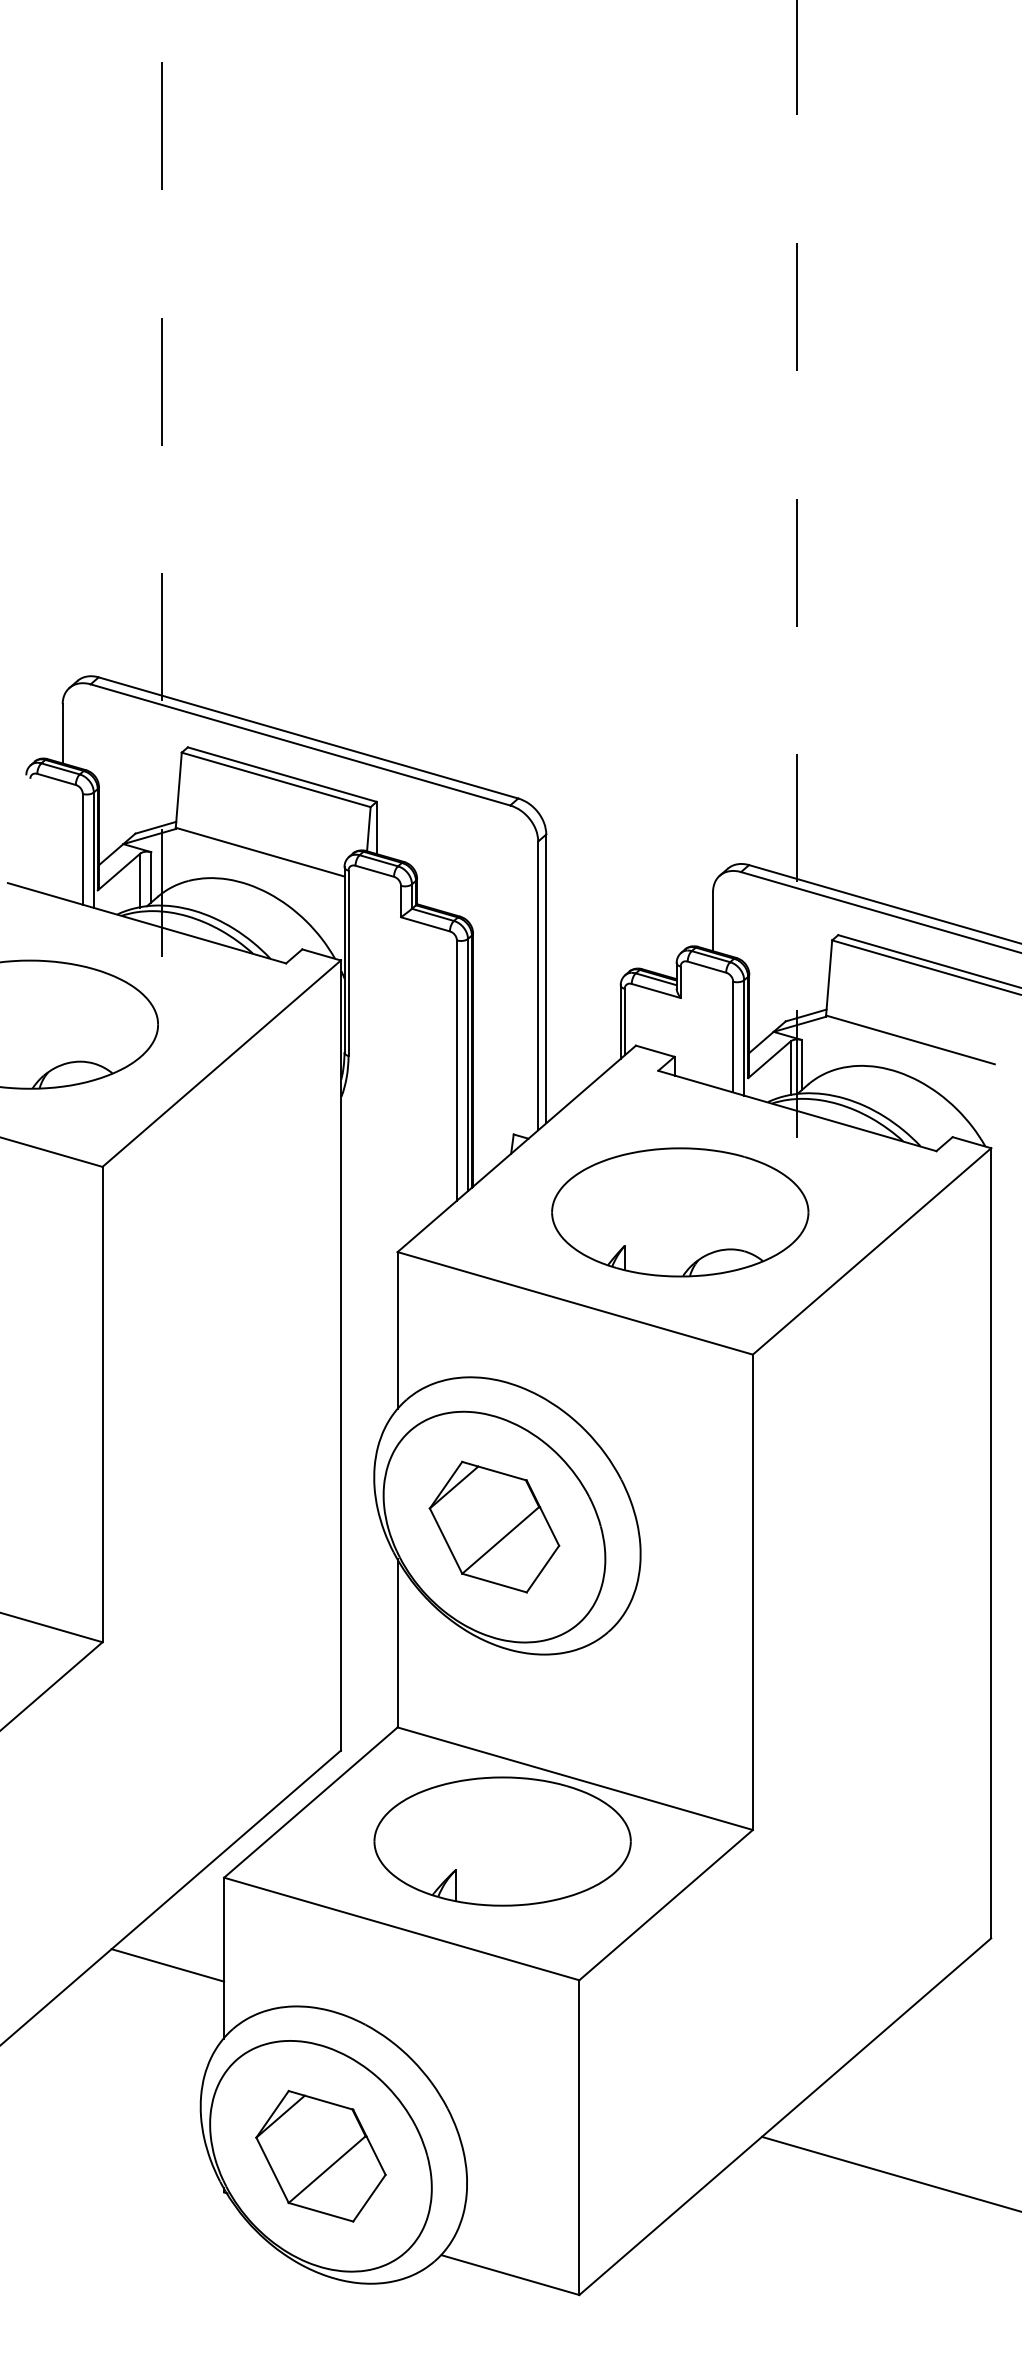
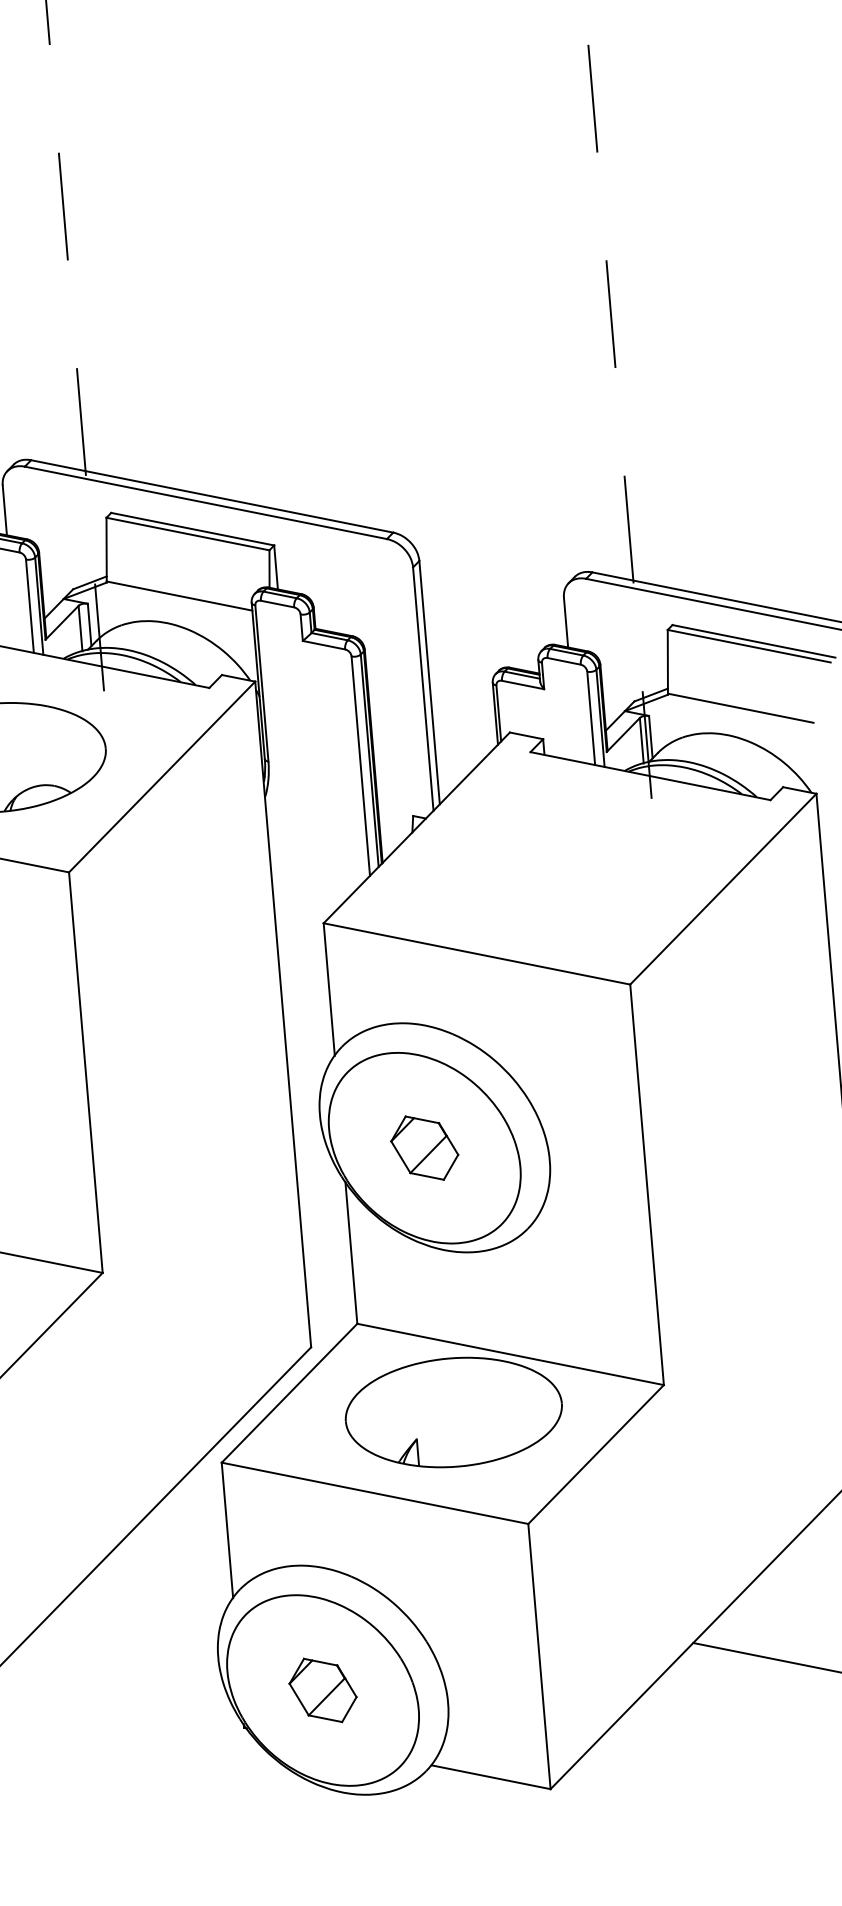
part: (680, 1212) -> (559, 869), removed
part: (494, 1526) -> (424, 1147), size x0.6
line: (167, 1965) -> (180, 1540), removed
part: (320, 2155) -> (322, 1689), size x0.6

